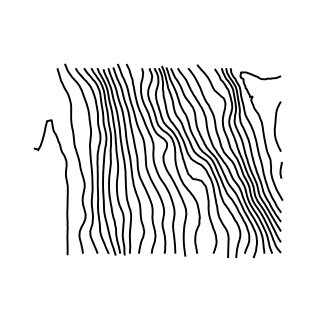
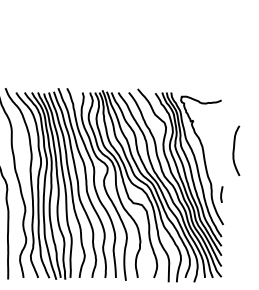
curve: (275, 126) -> (234, 150), moved

